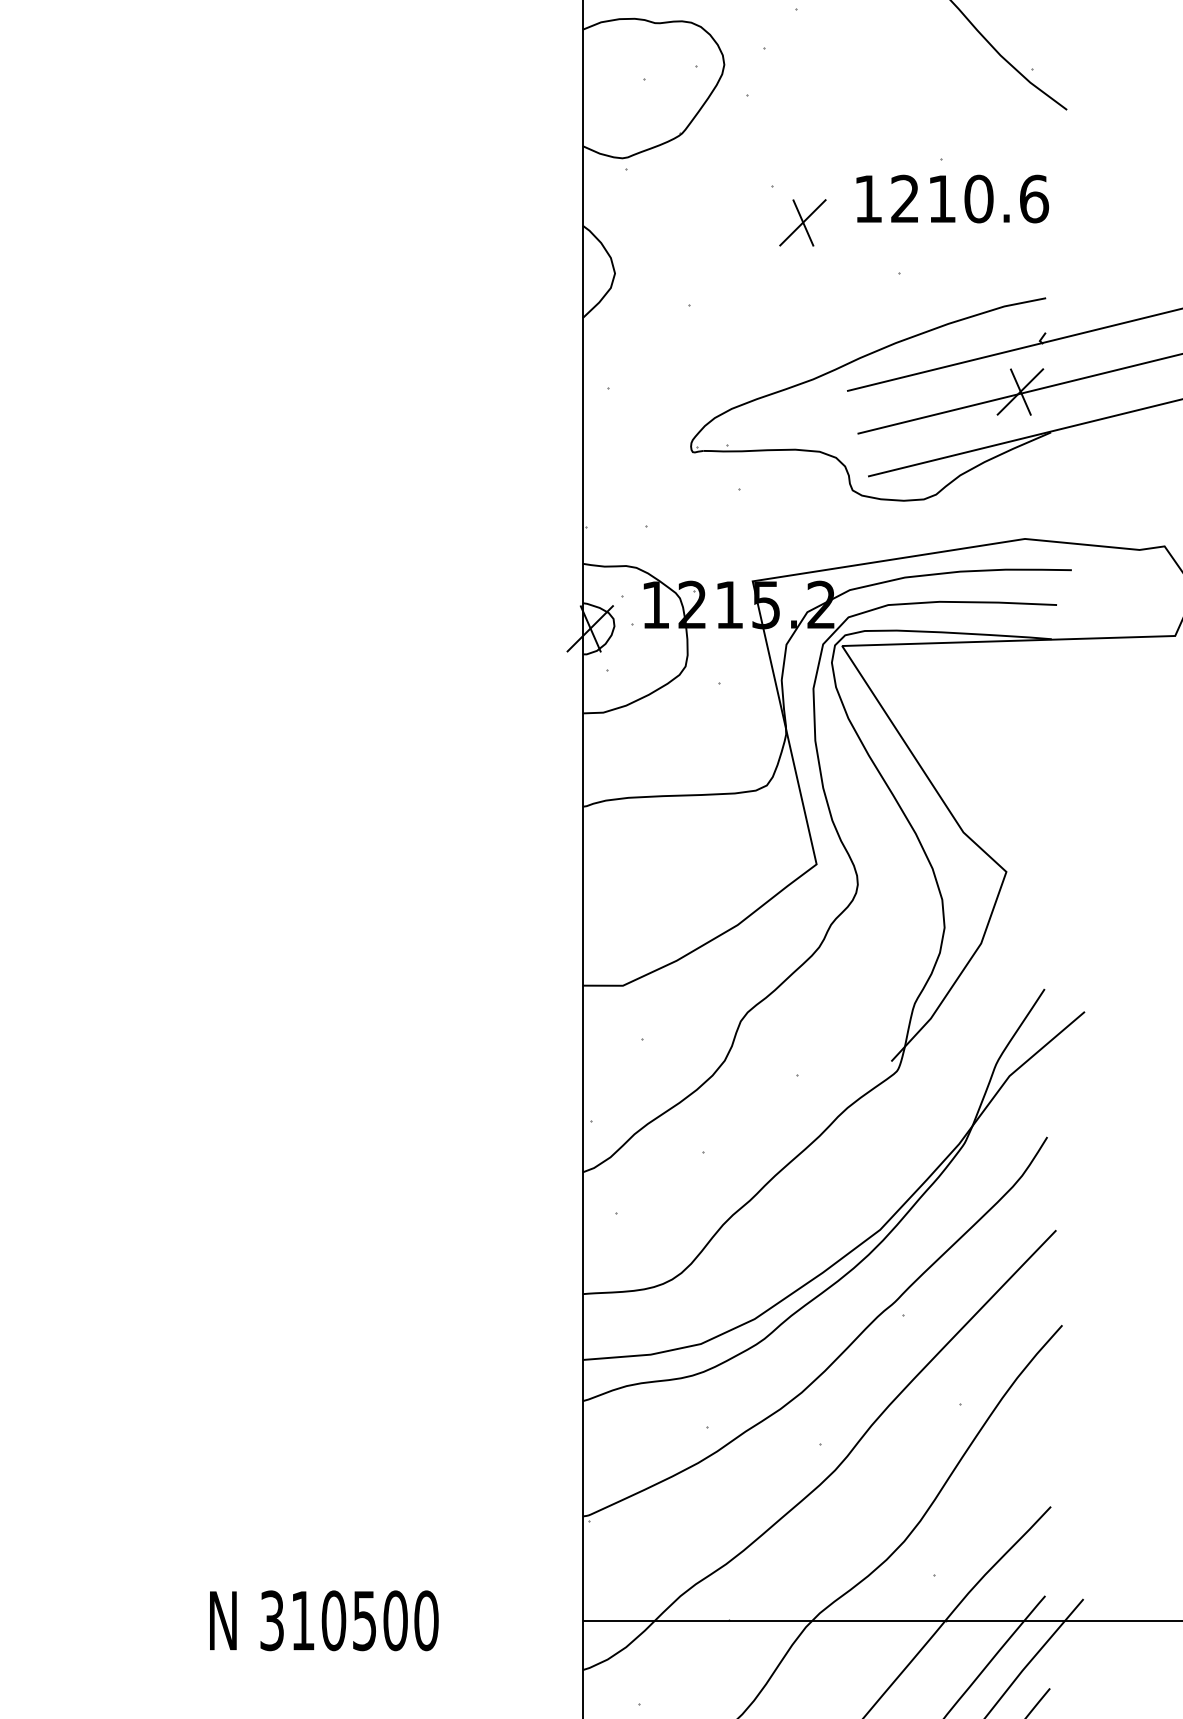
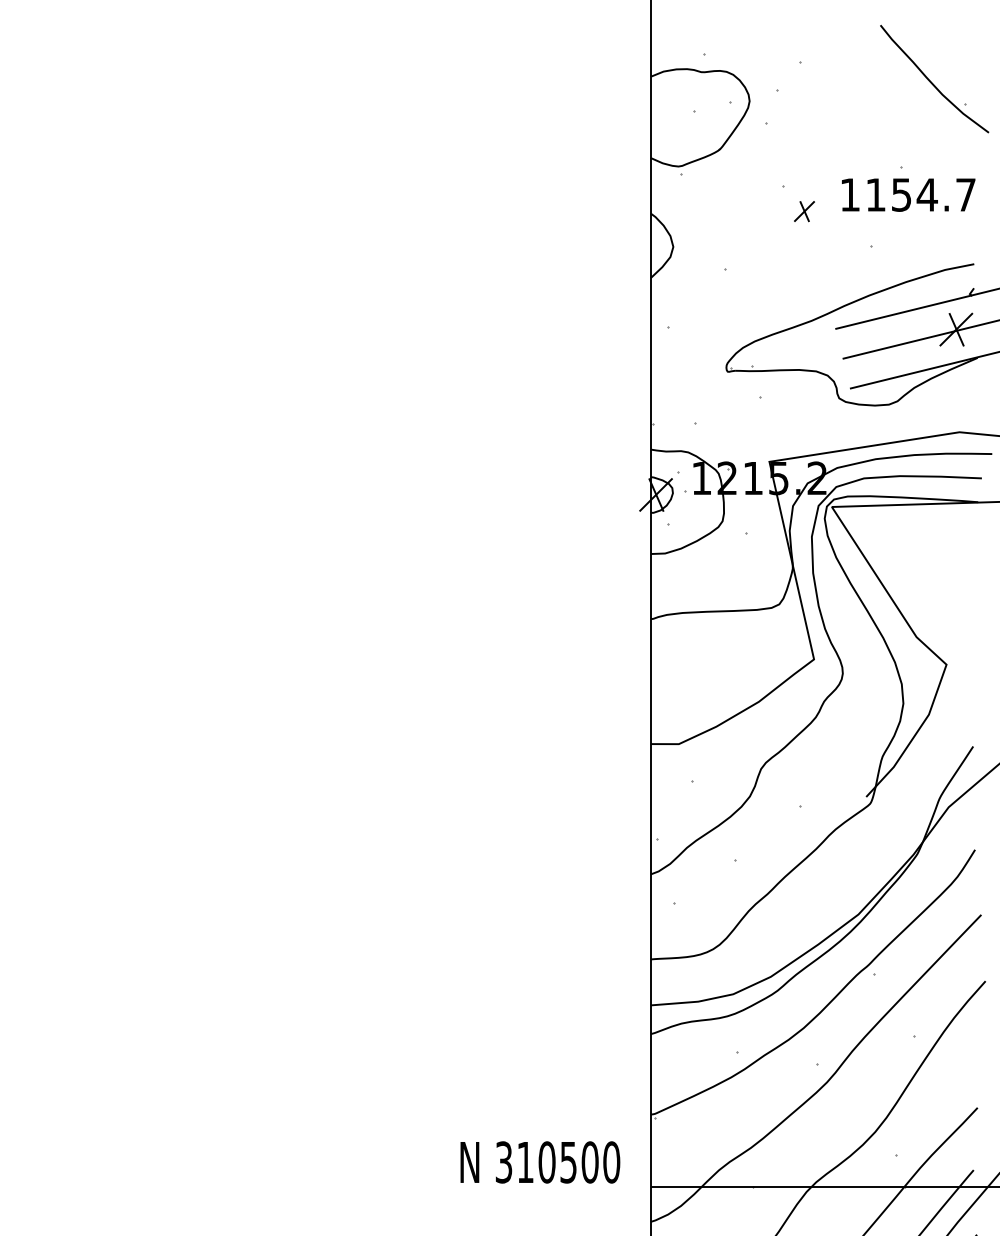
text: (970, 198) -> (921, 194), 1210.6 -> 1154.7
part: (802, 222) -> (804, 211), size x0.6
text: (324, 1620) -> (540, 1162), moved

